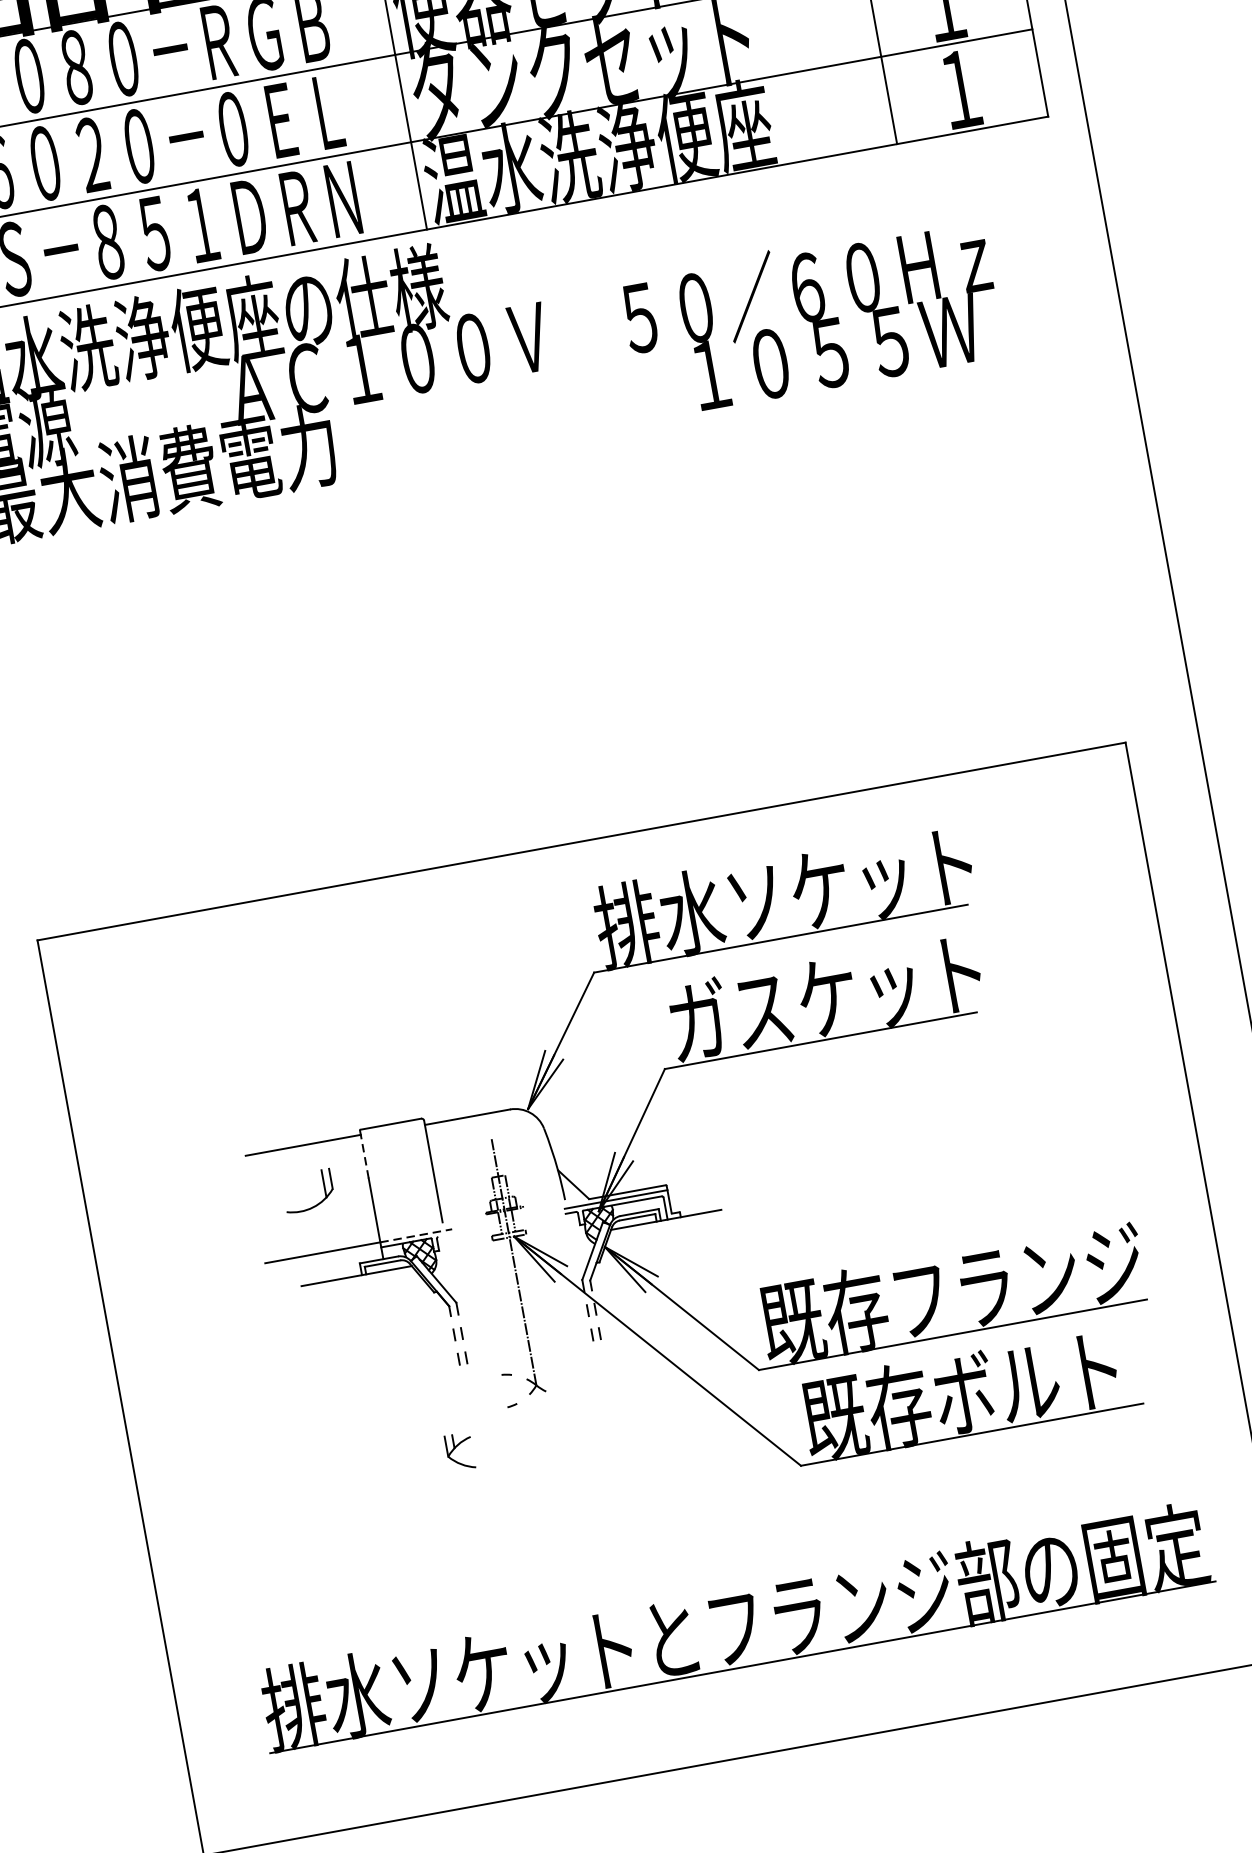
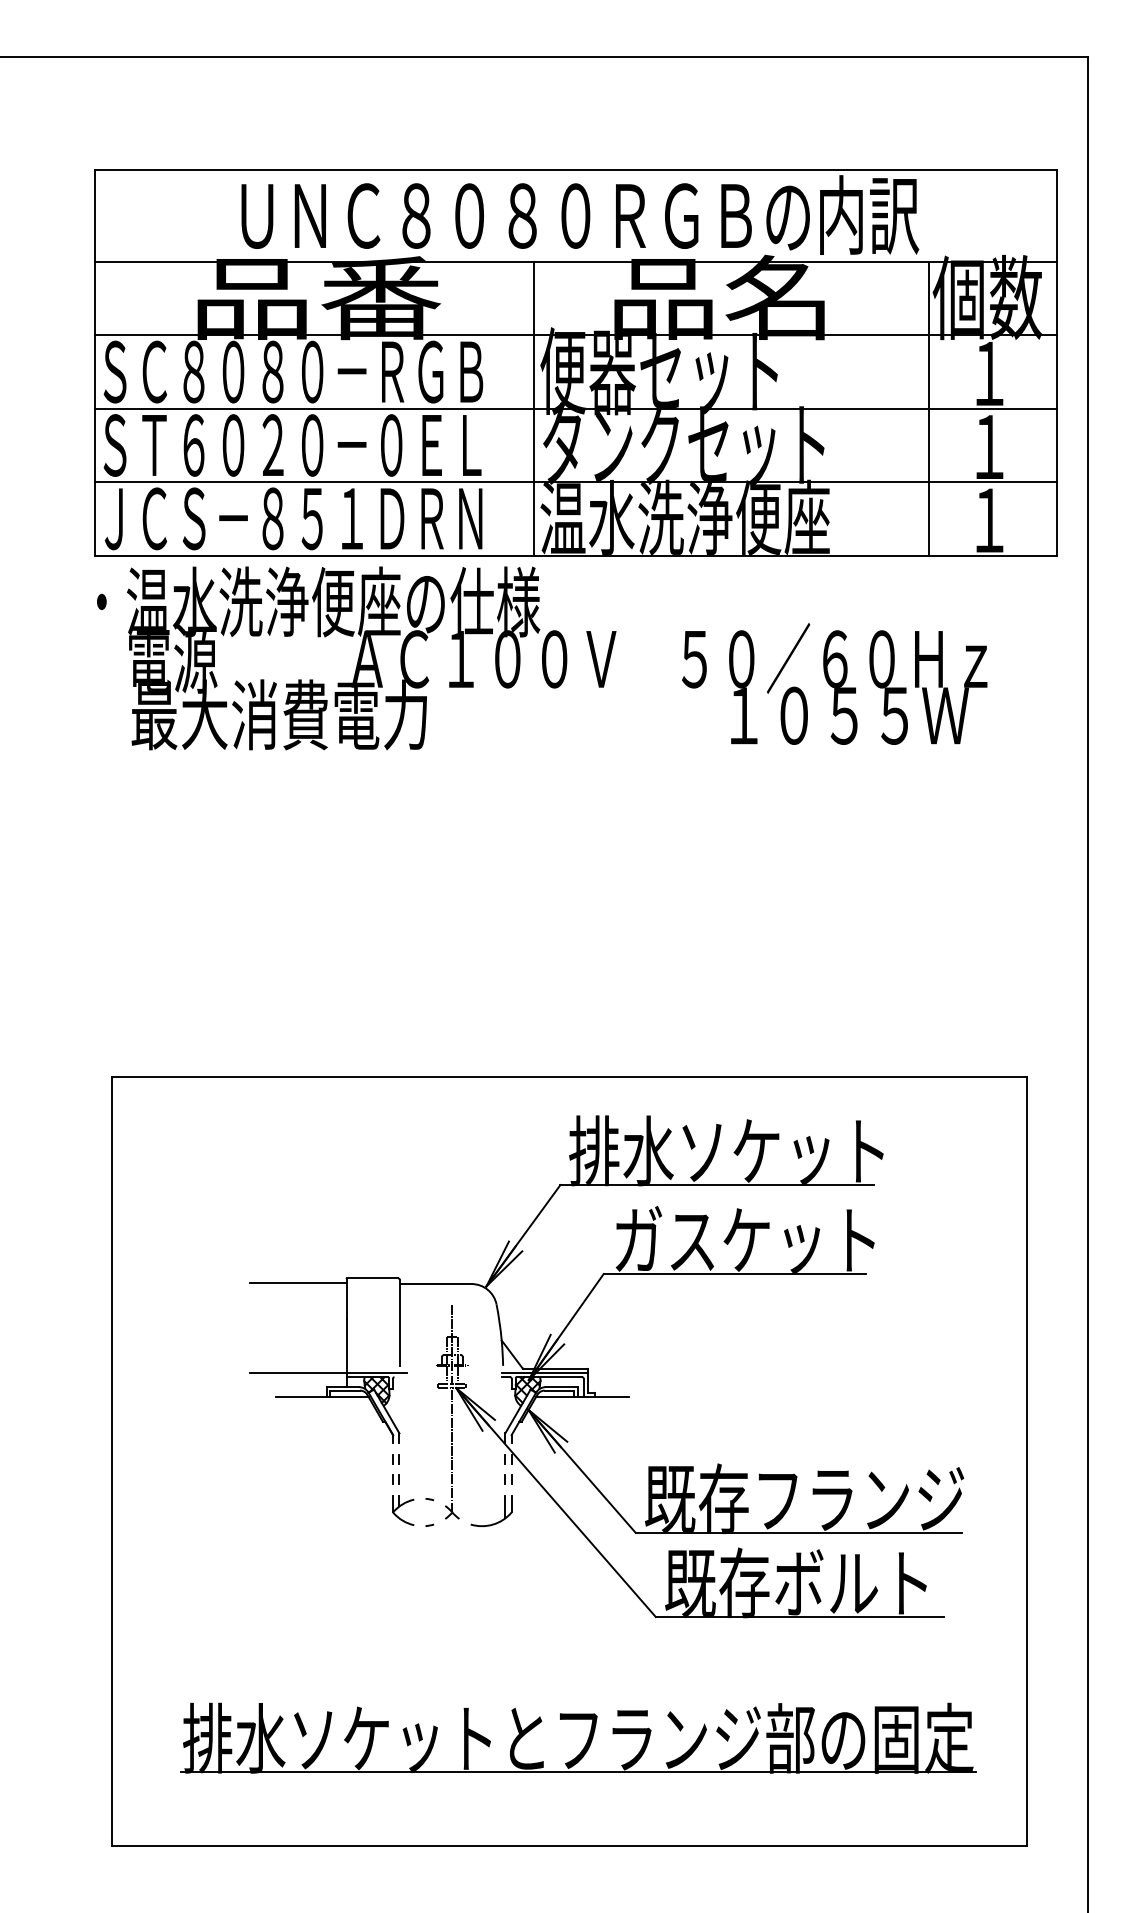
line: (364, 1156) -> (346, 1300), dashed -> solid
part: (317, 1202) -> (497, 1521), moved
line: (417, 1235) -> (377, 1372), dashed -> solid
part: (460, 1452) -> (403, 1510), moved

